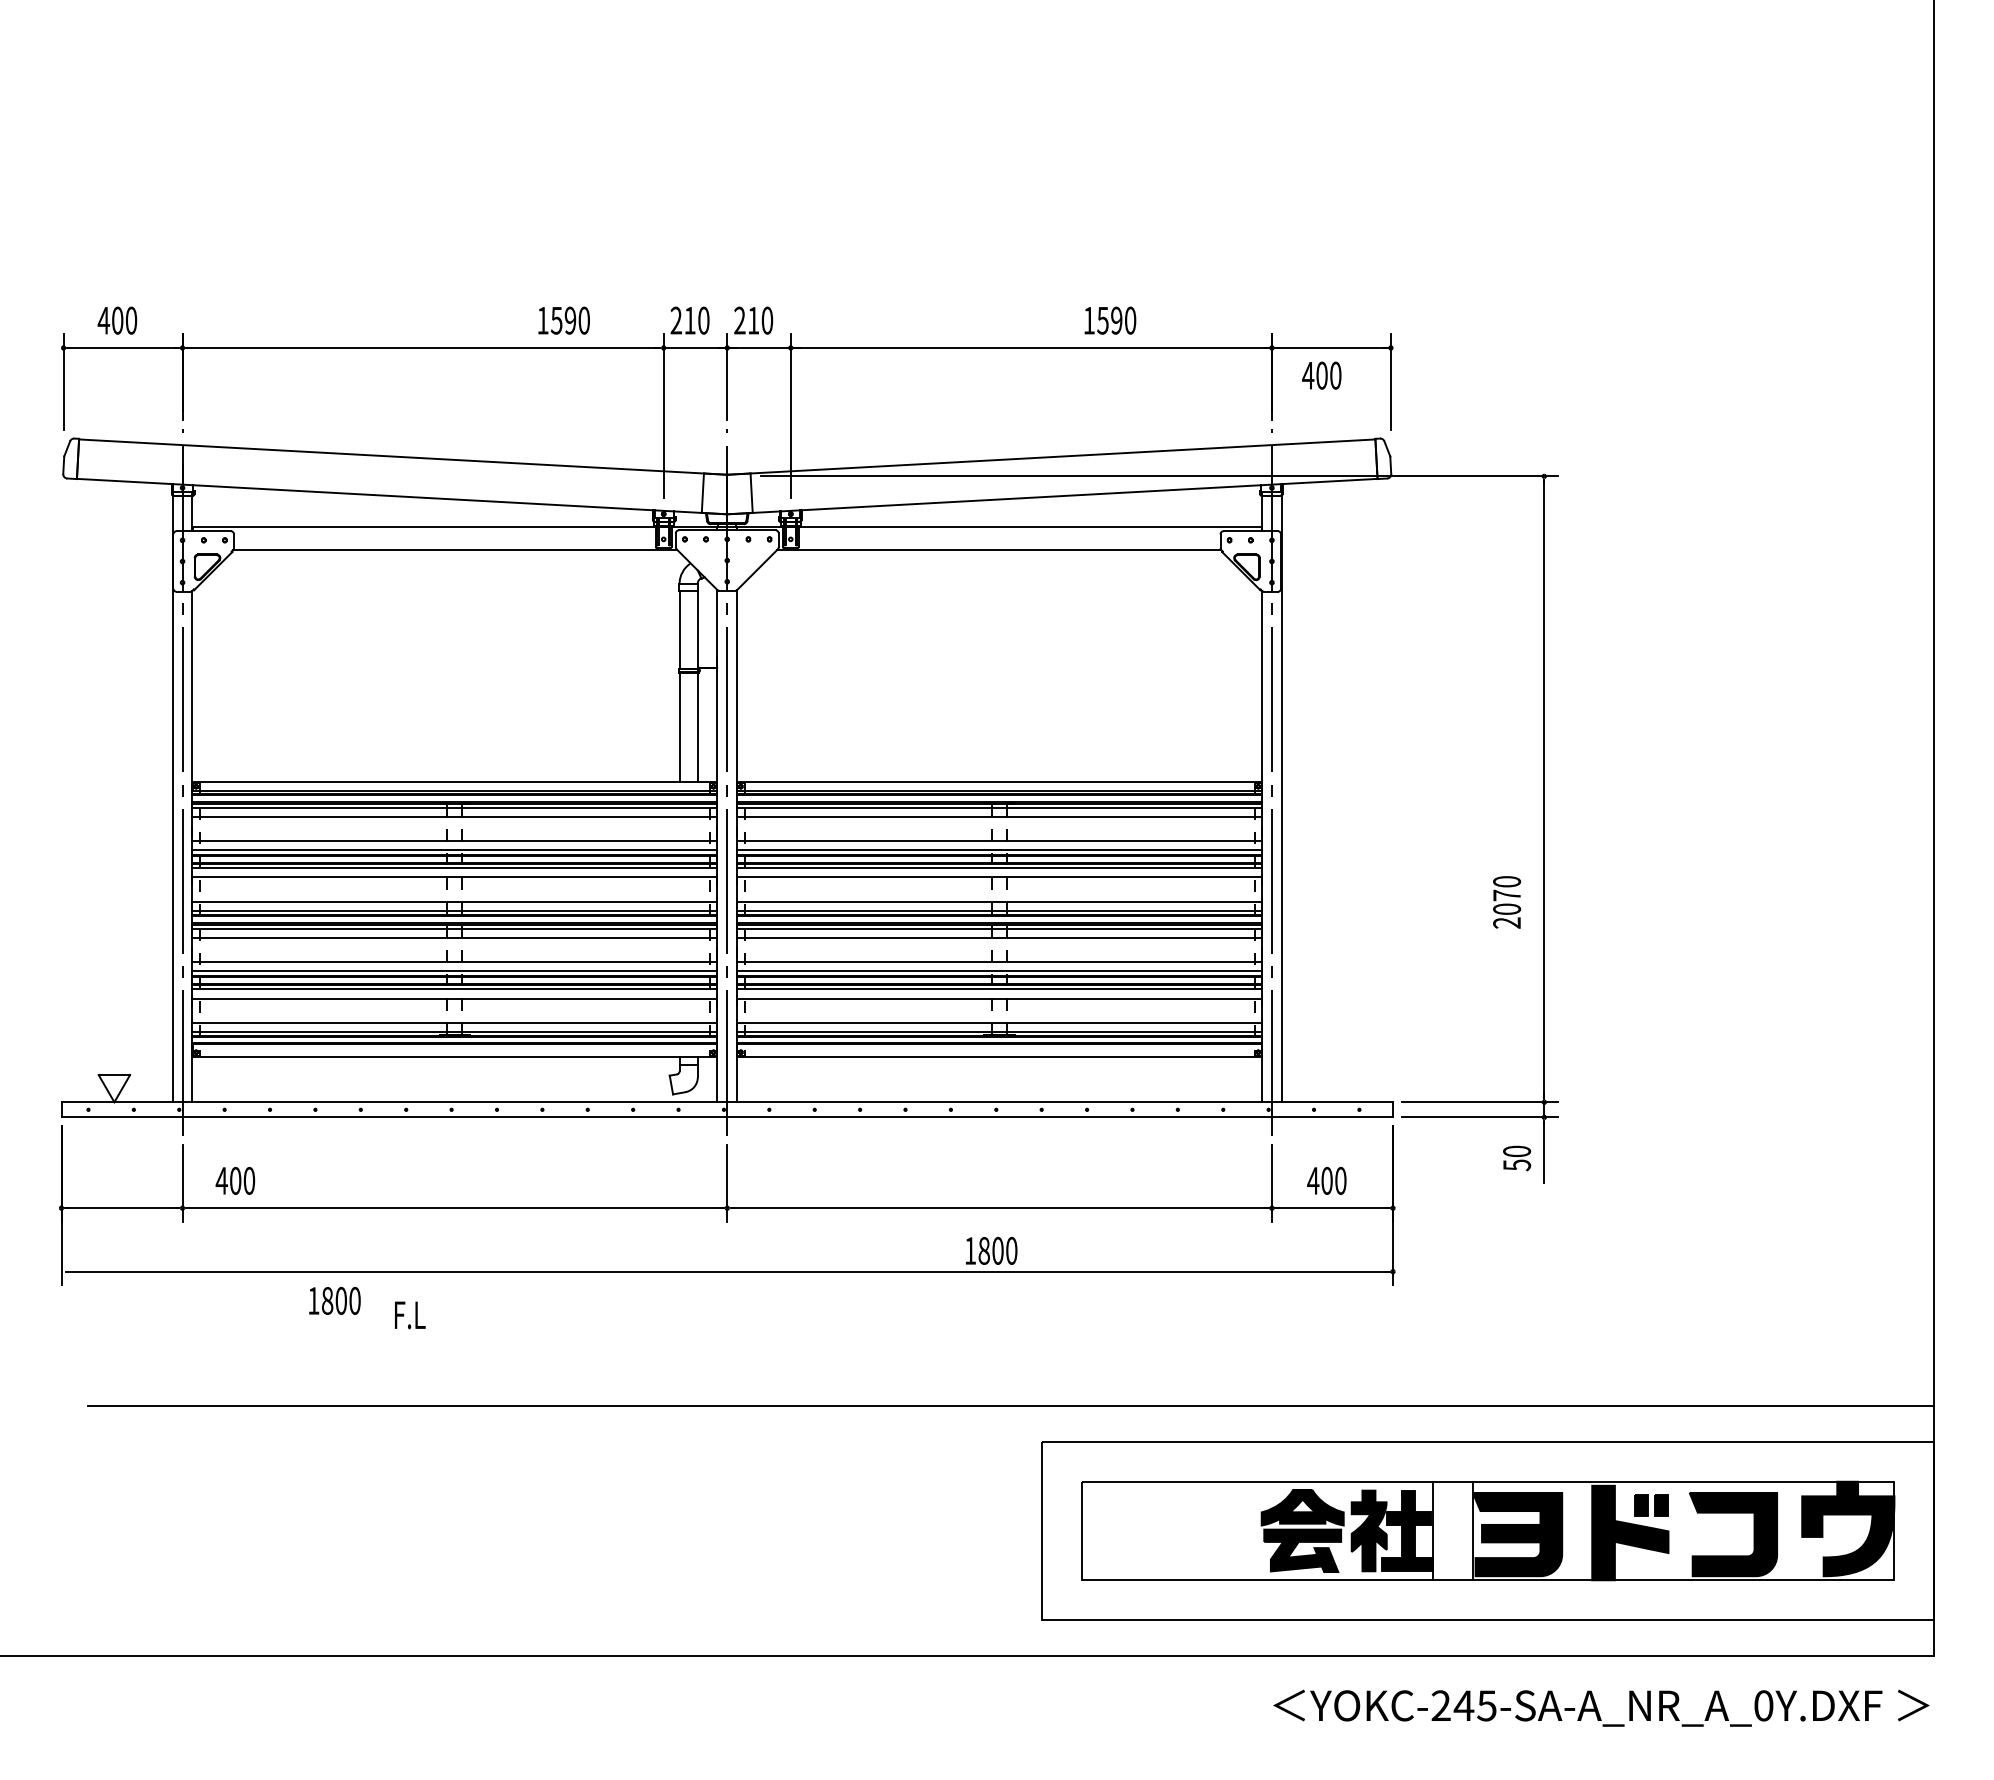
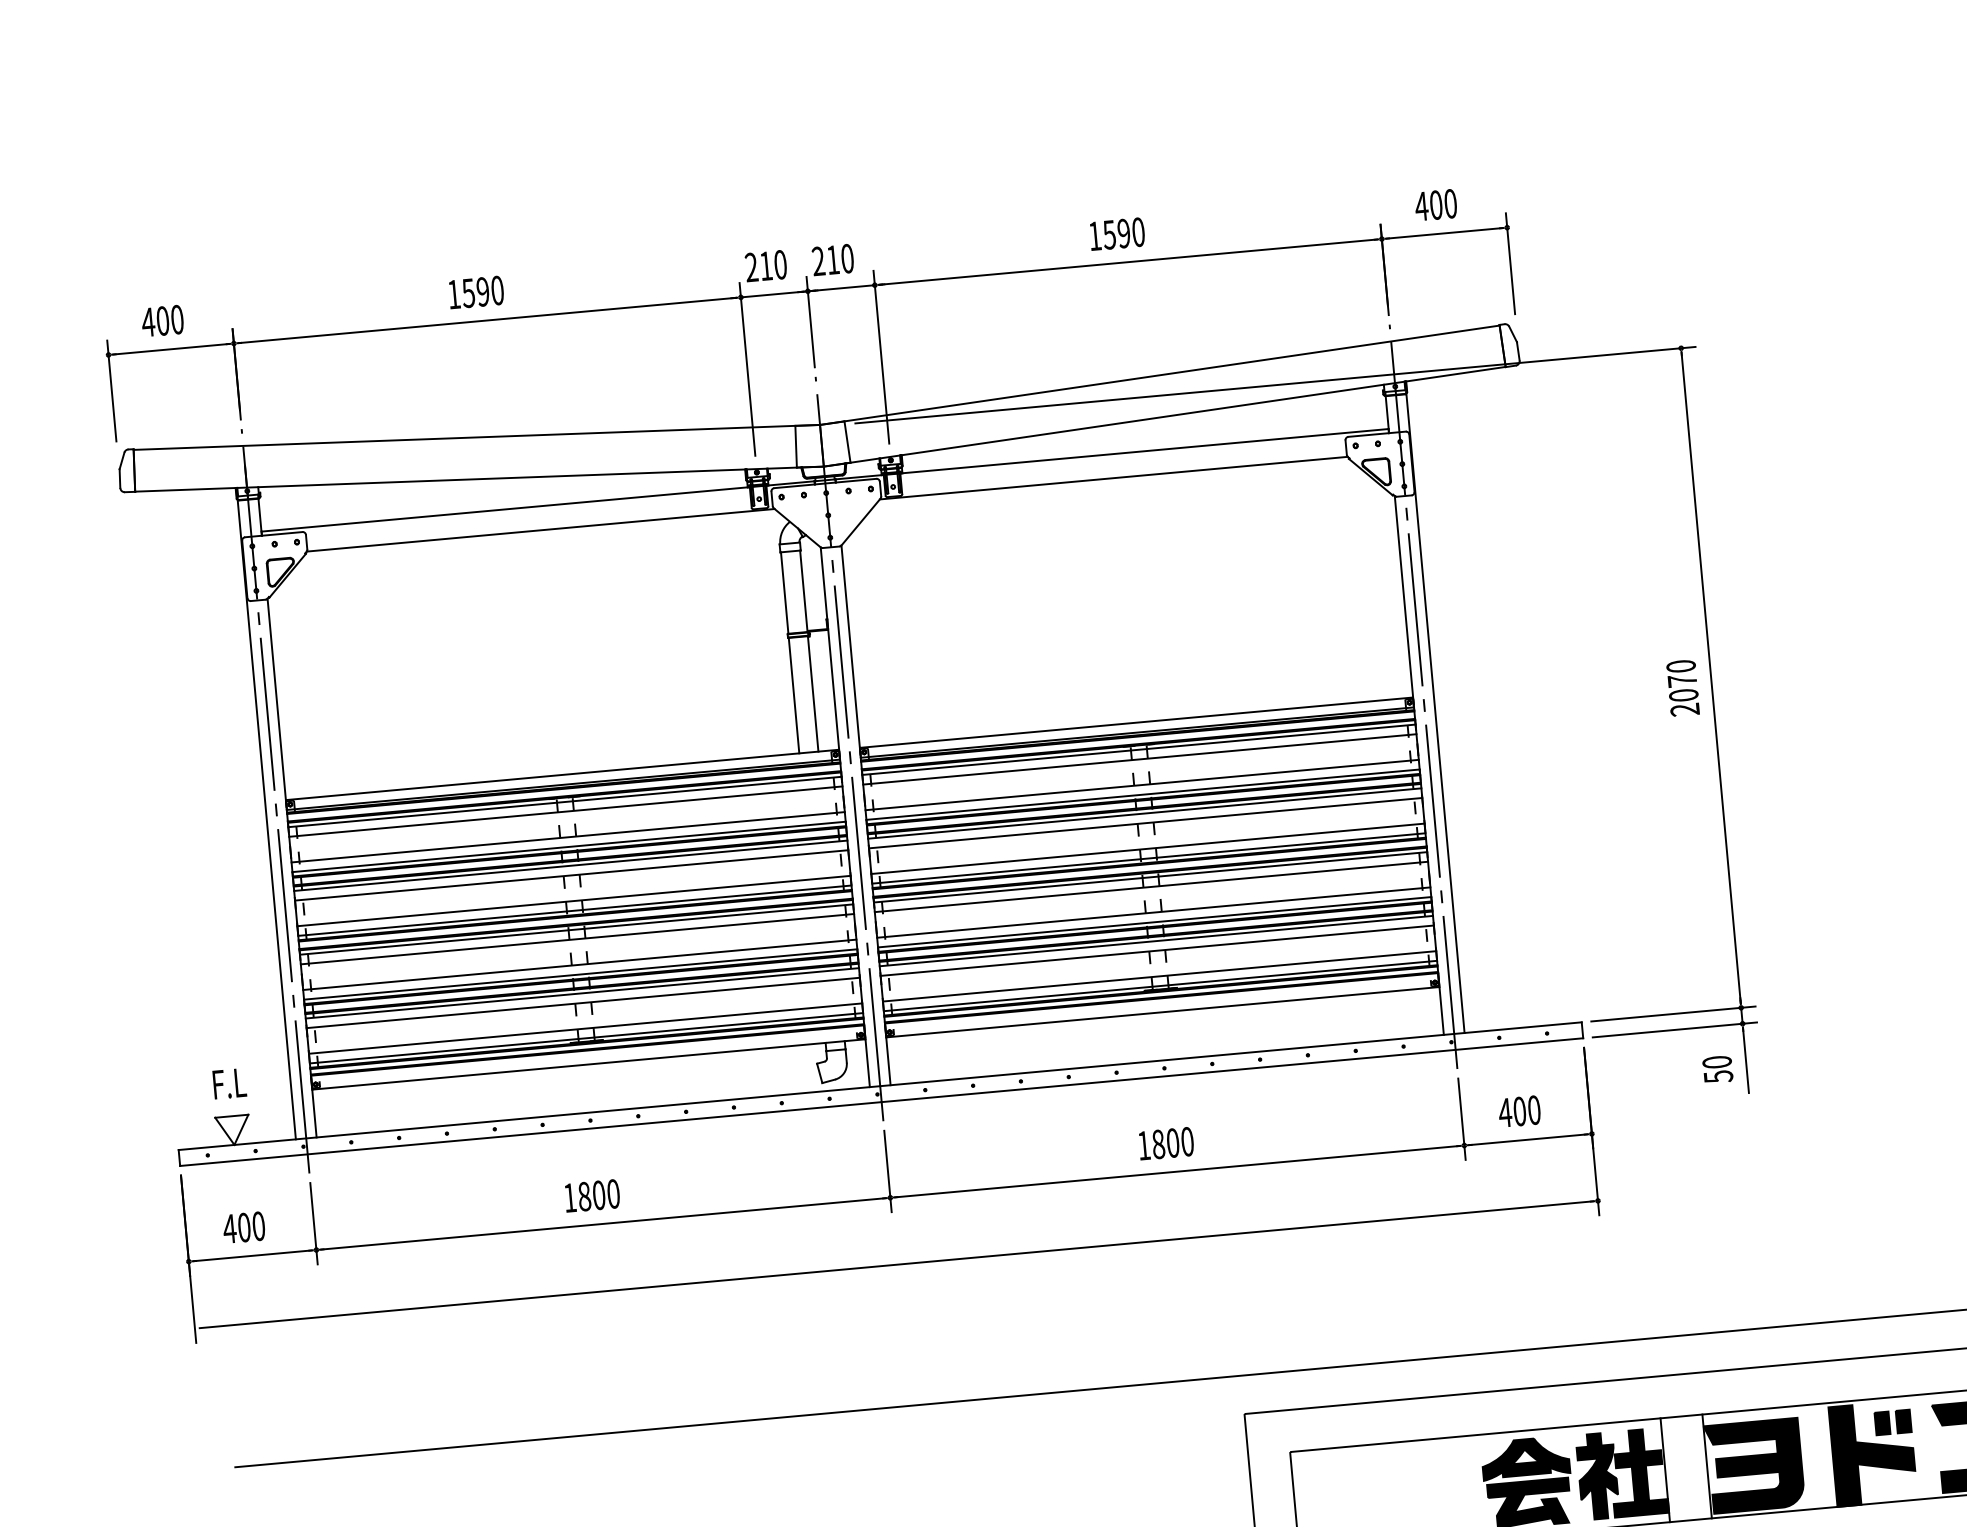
text: (563, 320) -> (475, 292), moved
text: (1110, 320) -> (1117, 233), moved
text: (1321, 375) -> (1435, 205), moved
text: (1507, 902) -> (1683, 688), moved
text: (235, 1180) -> (244, 1227), moved
text: (991, 1250) -> (1166, 1143), moved
text: (334, 1300) -> (591, 1195), moved
text: (410, 1315) -> (230, 1083), moved

